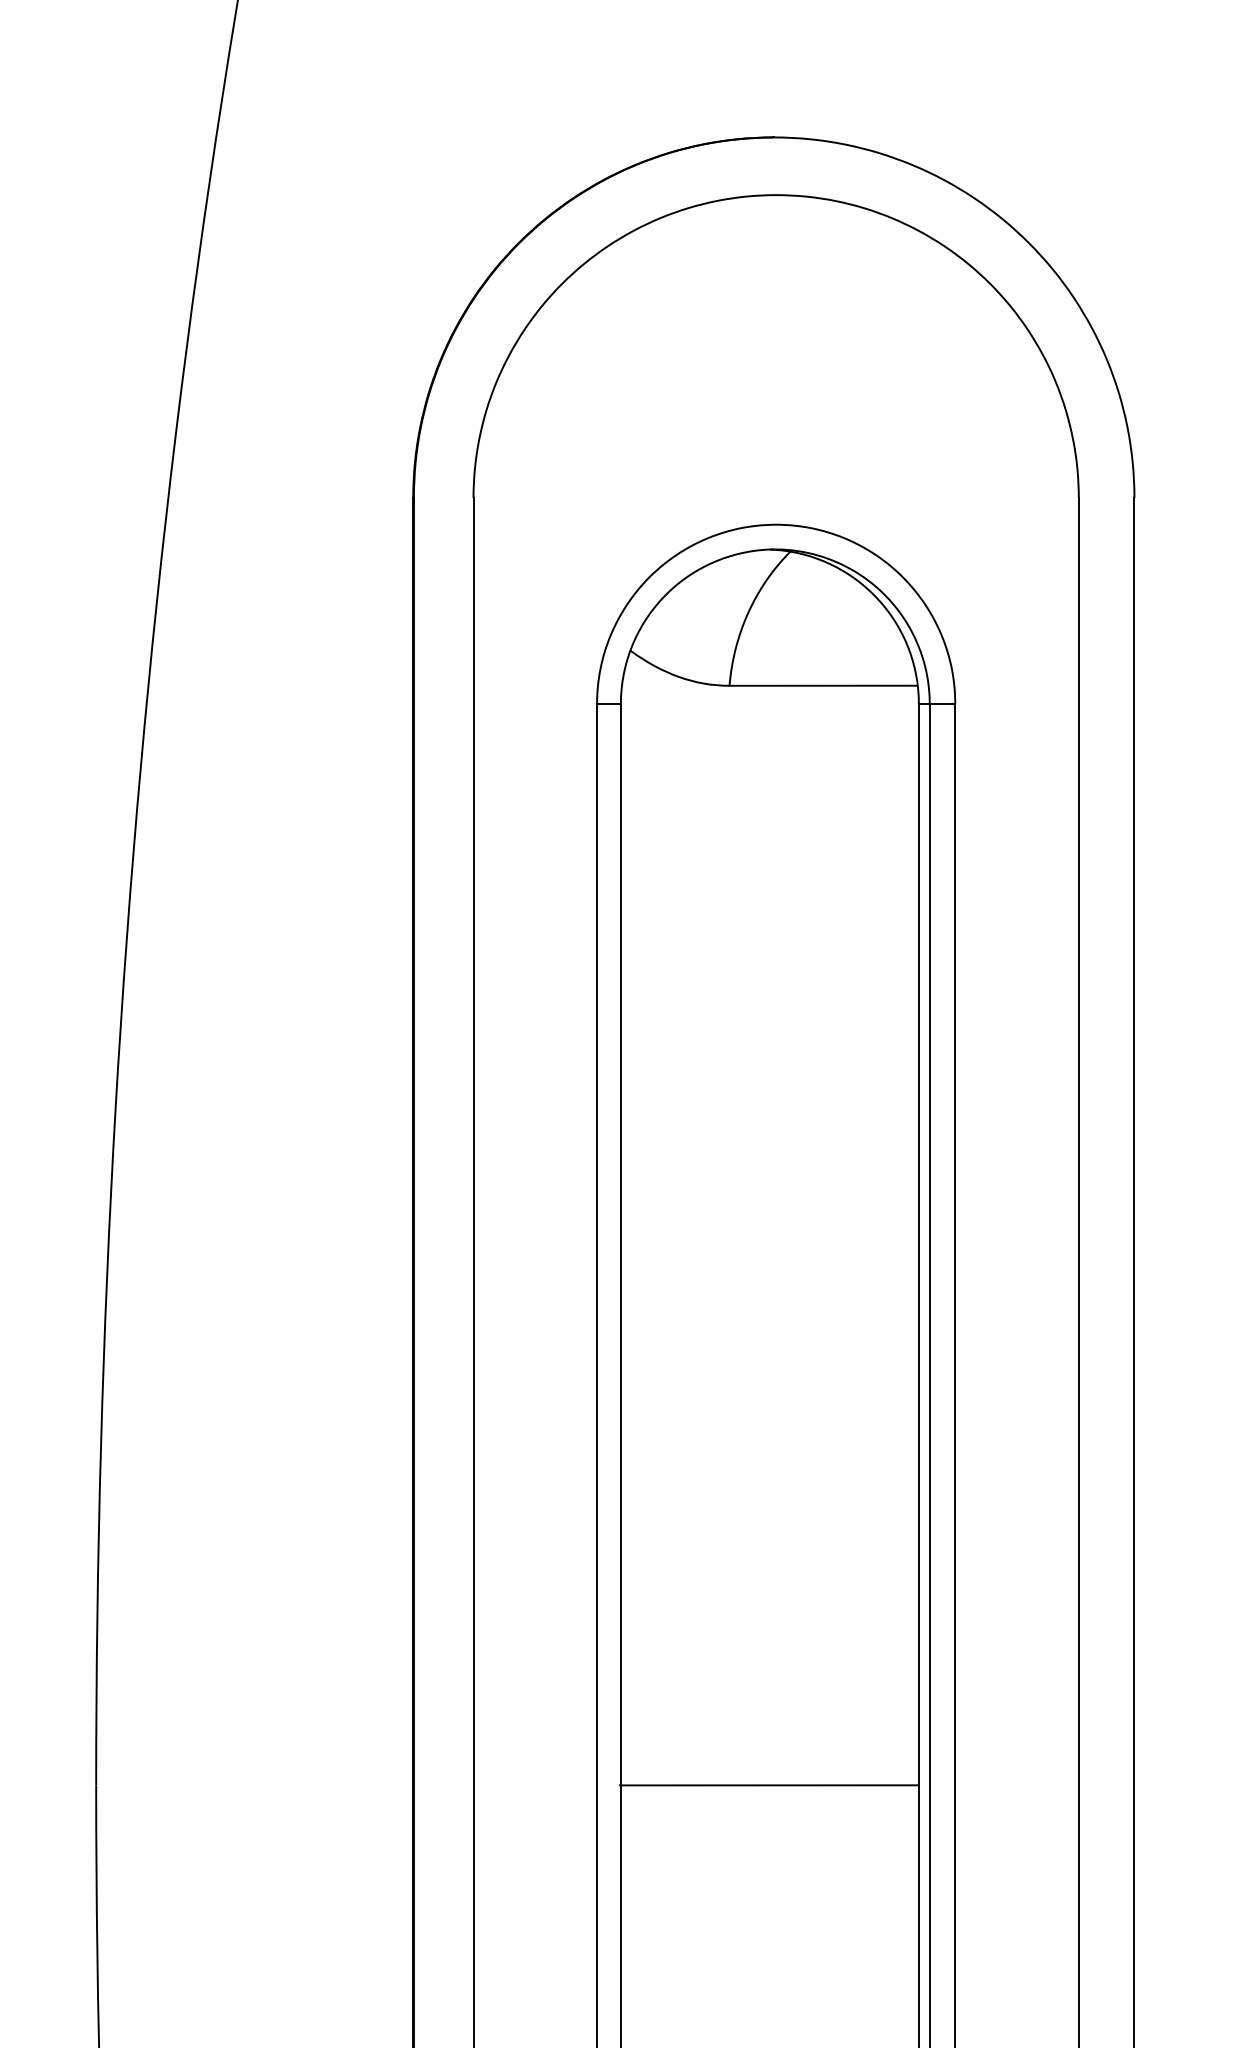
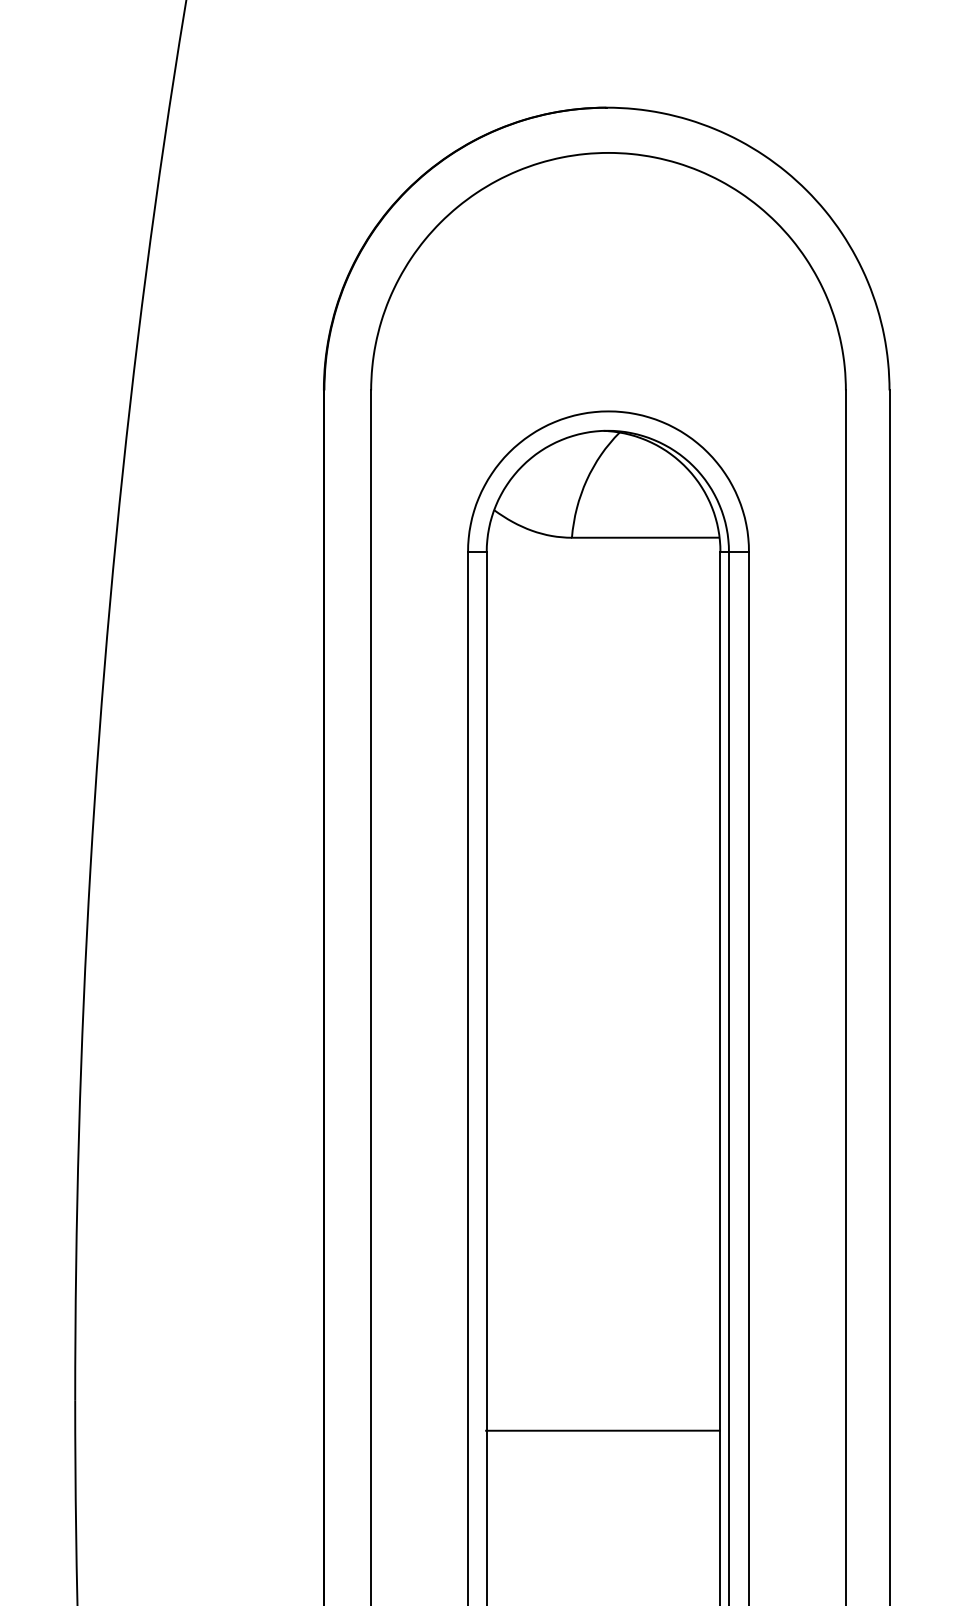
line: (769, 1785) -> (603, 1430), moved

